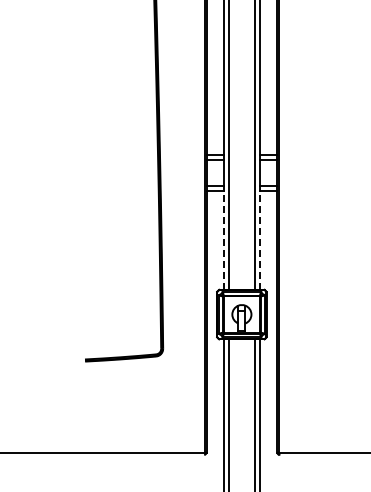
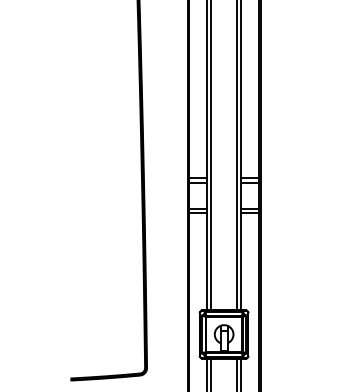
line: (224, 240) -> (207, 261), dashed -> solid
line: (259, 240) -> (241, 261), dashed -> solid

